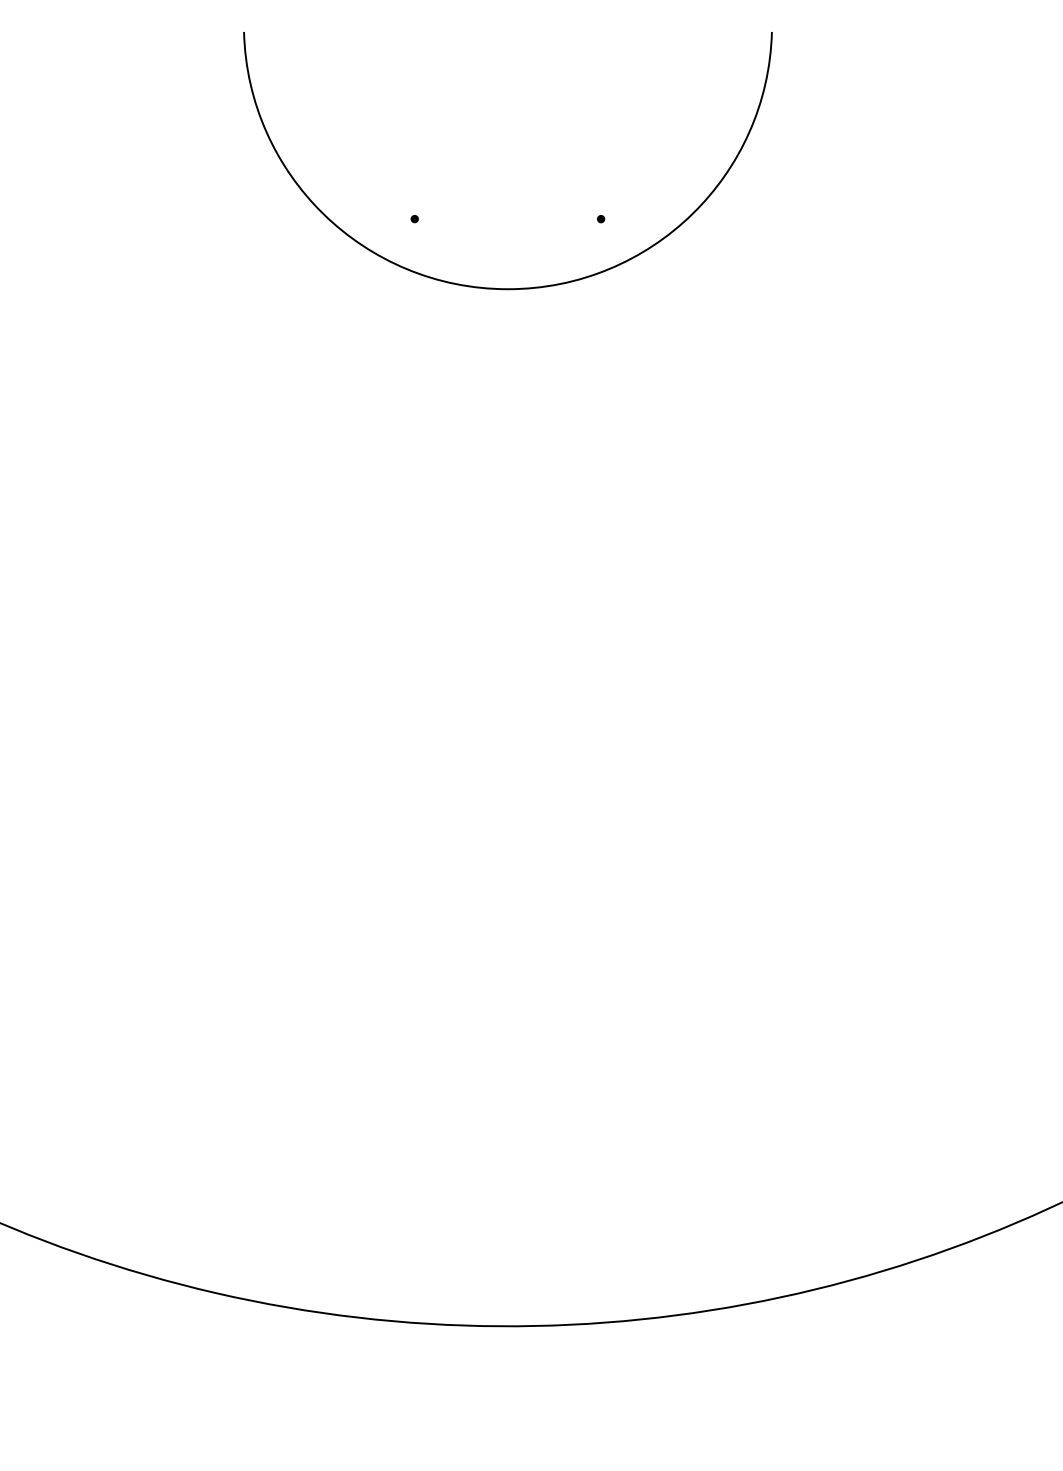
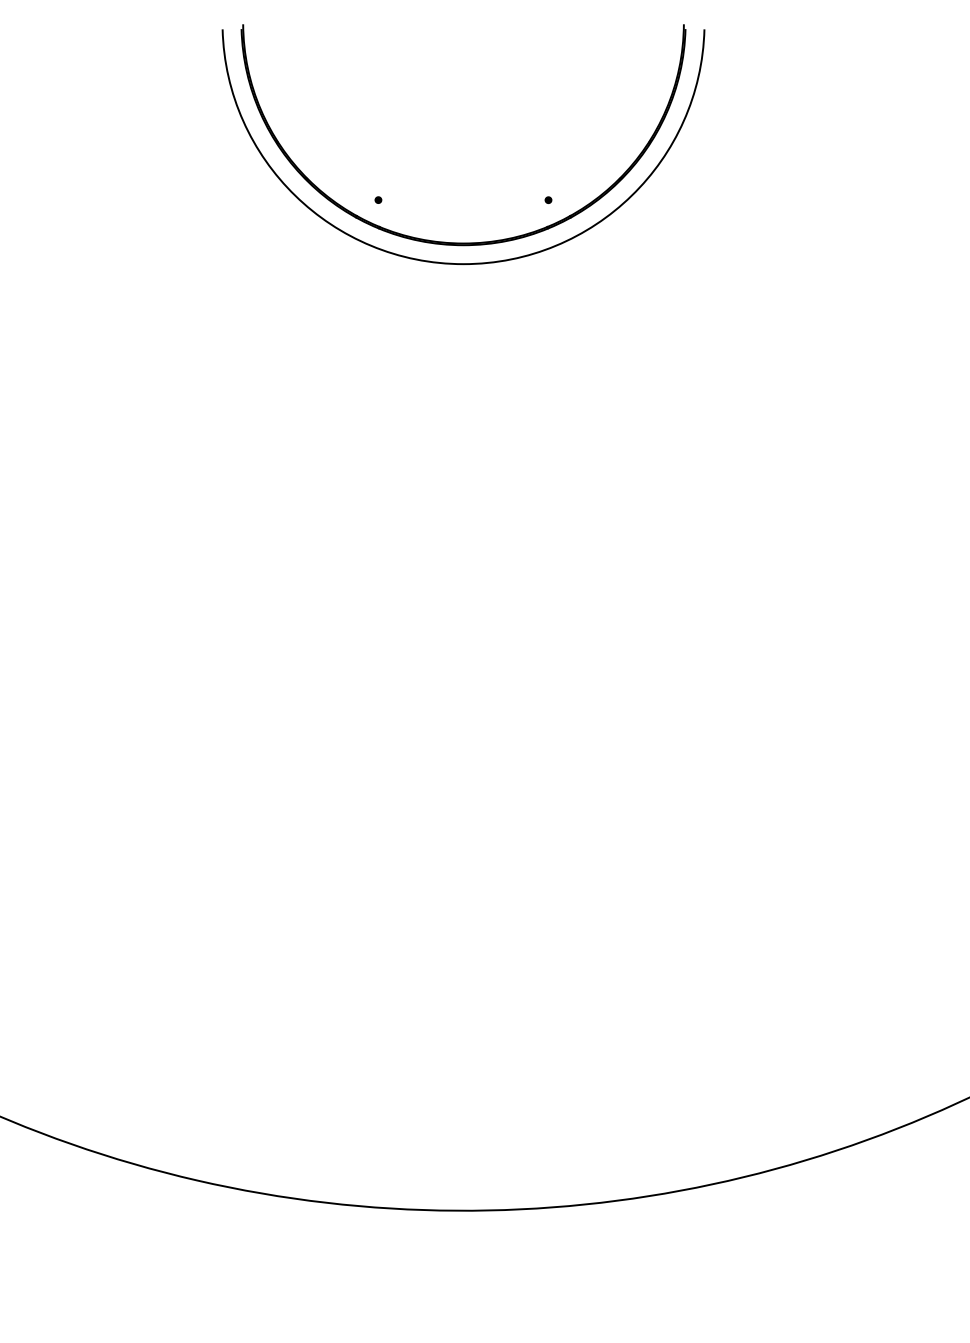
part: (507, 265) -> (463, 242), added

